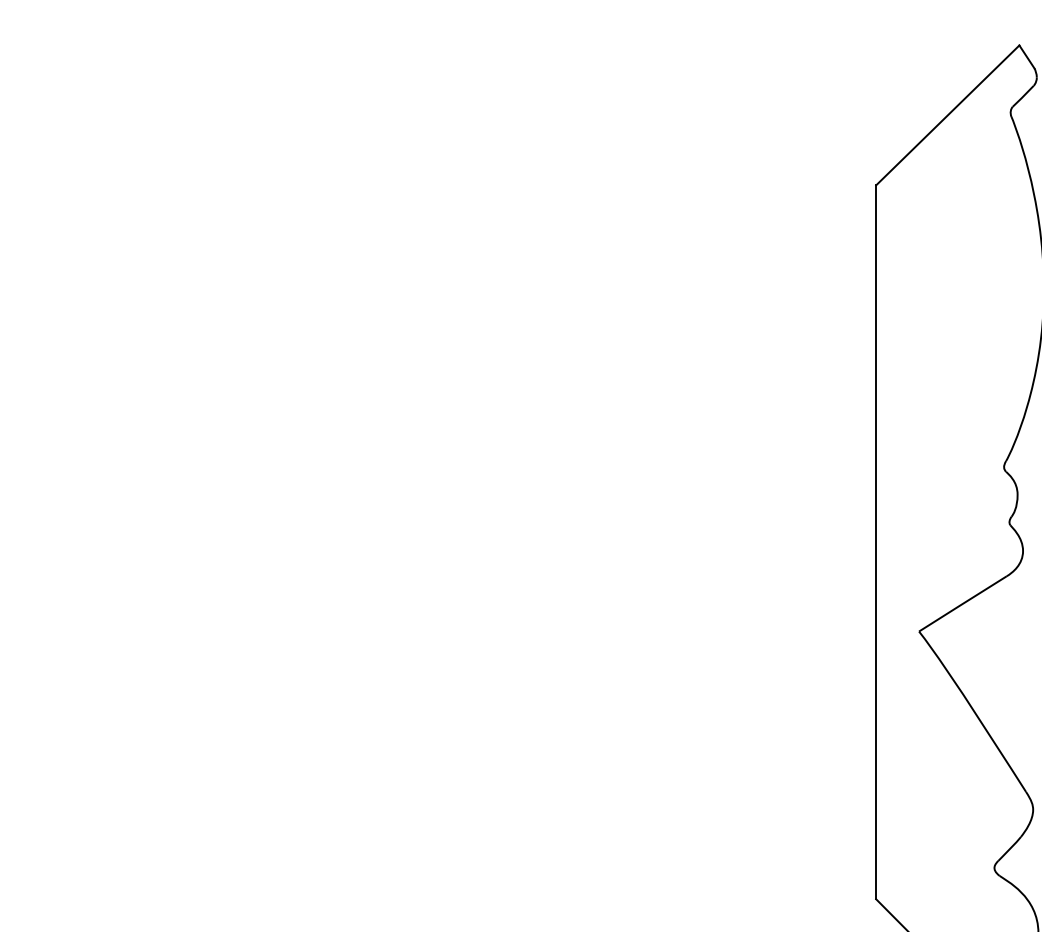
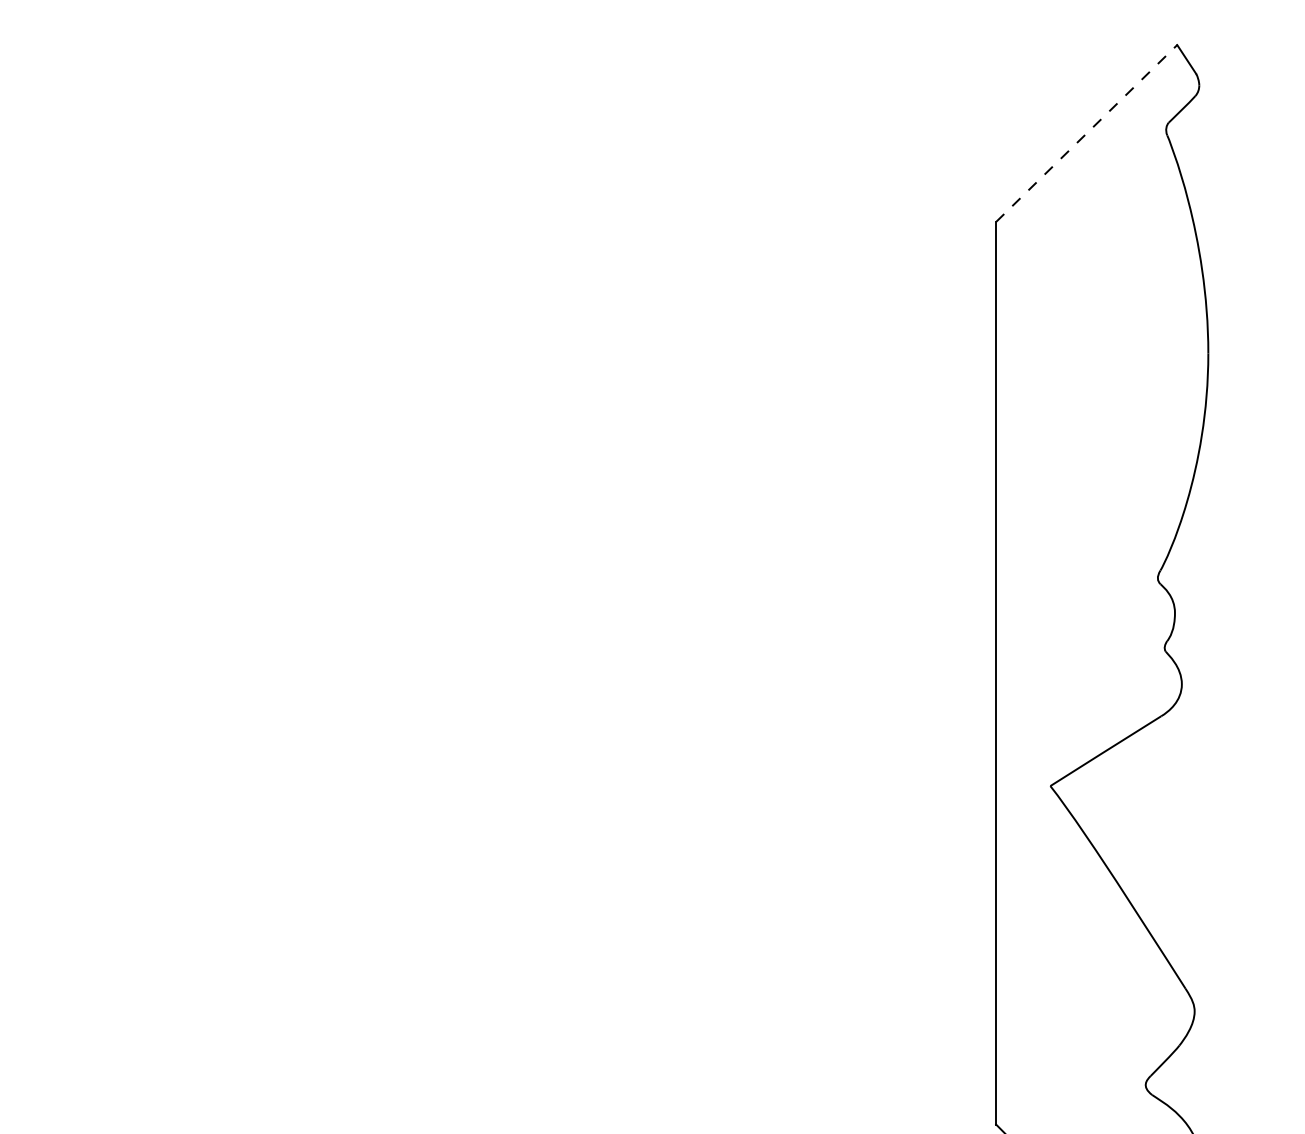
line: (948, 115) -> (1087, 133), solid -> dashed

